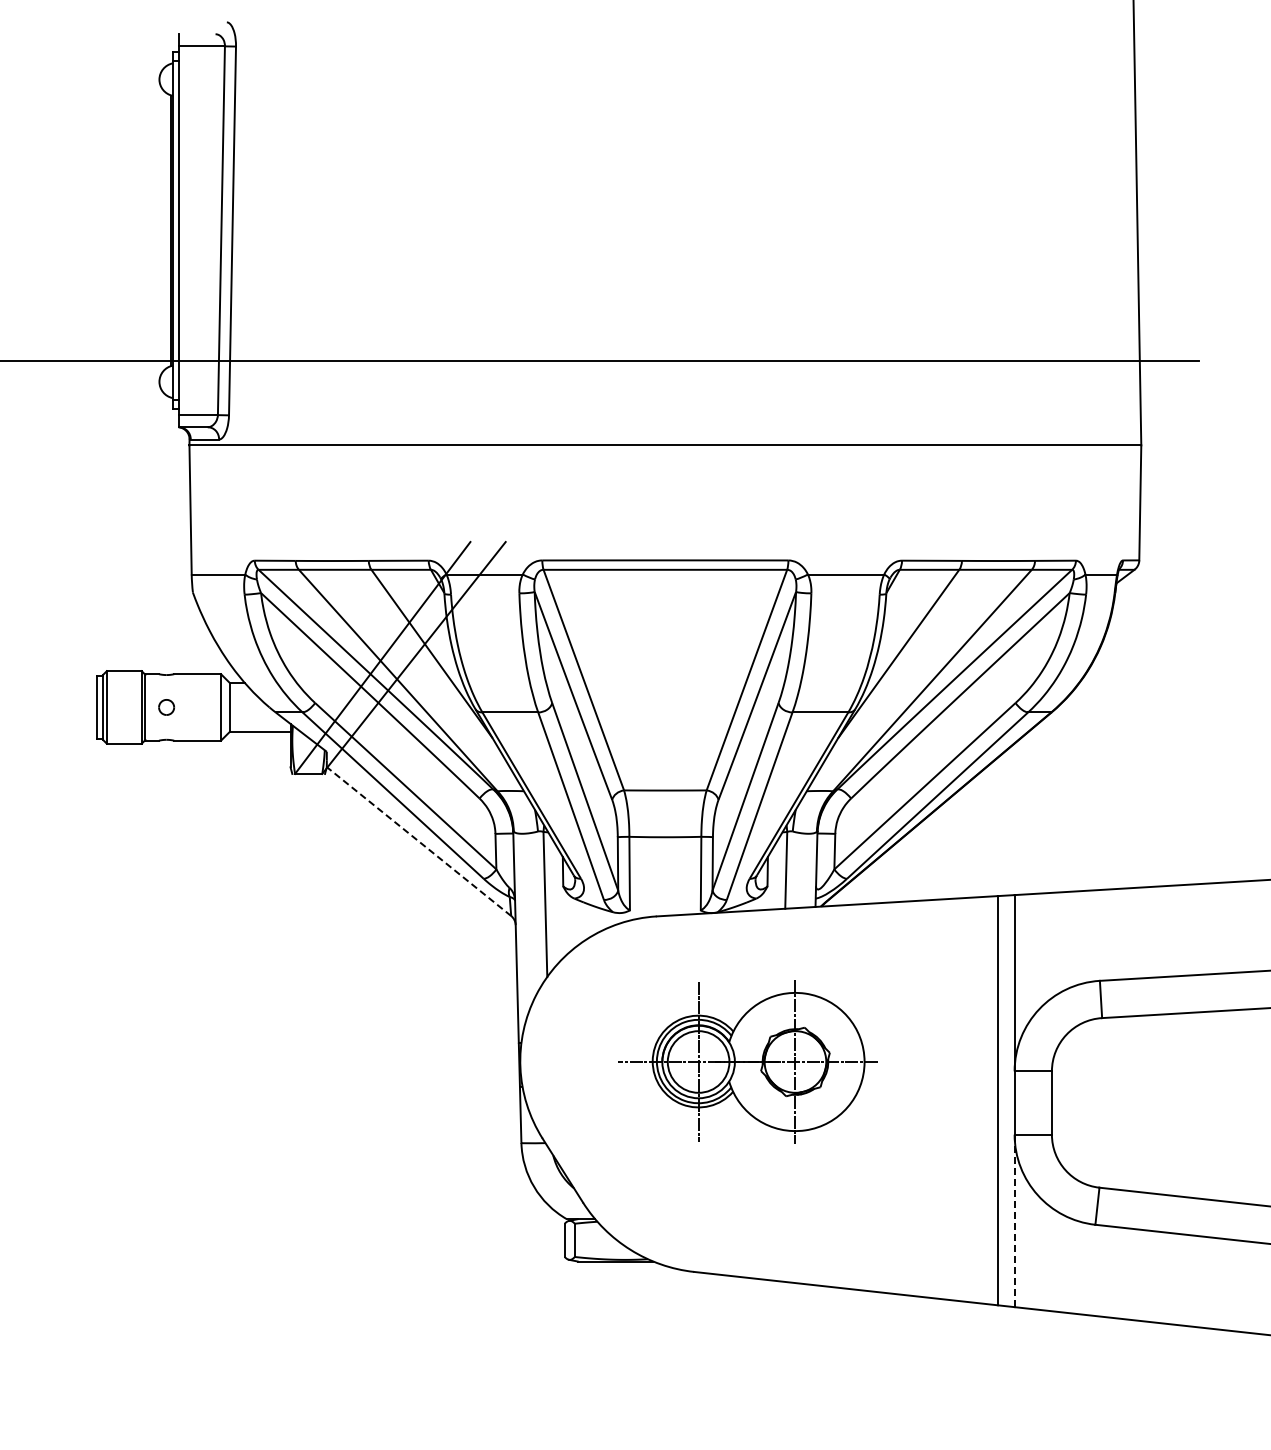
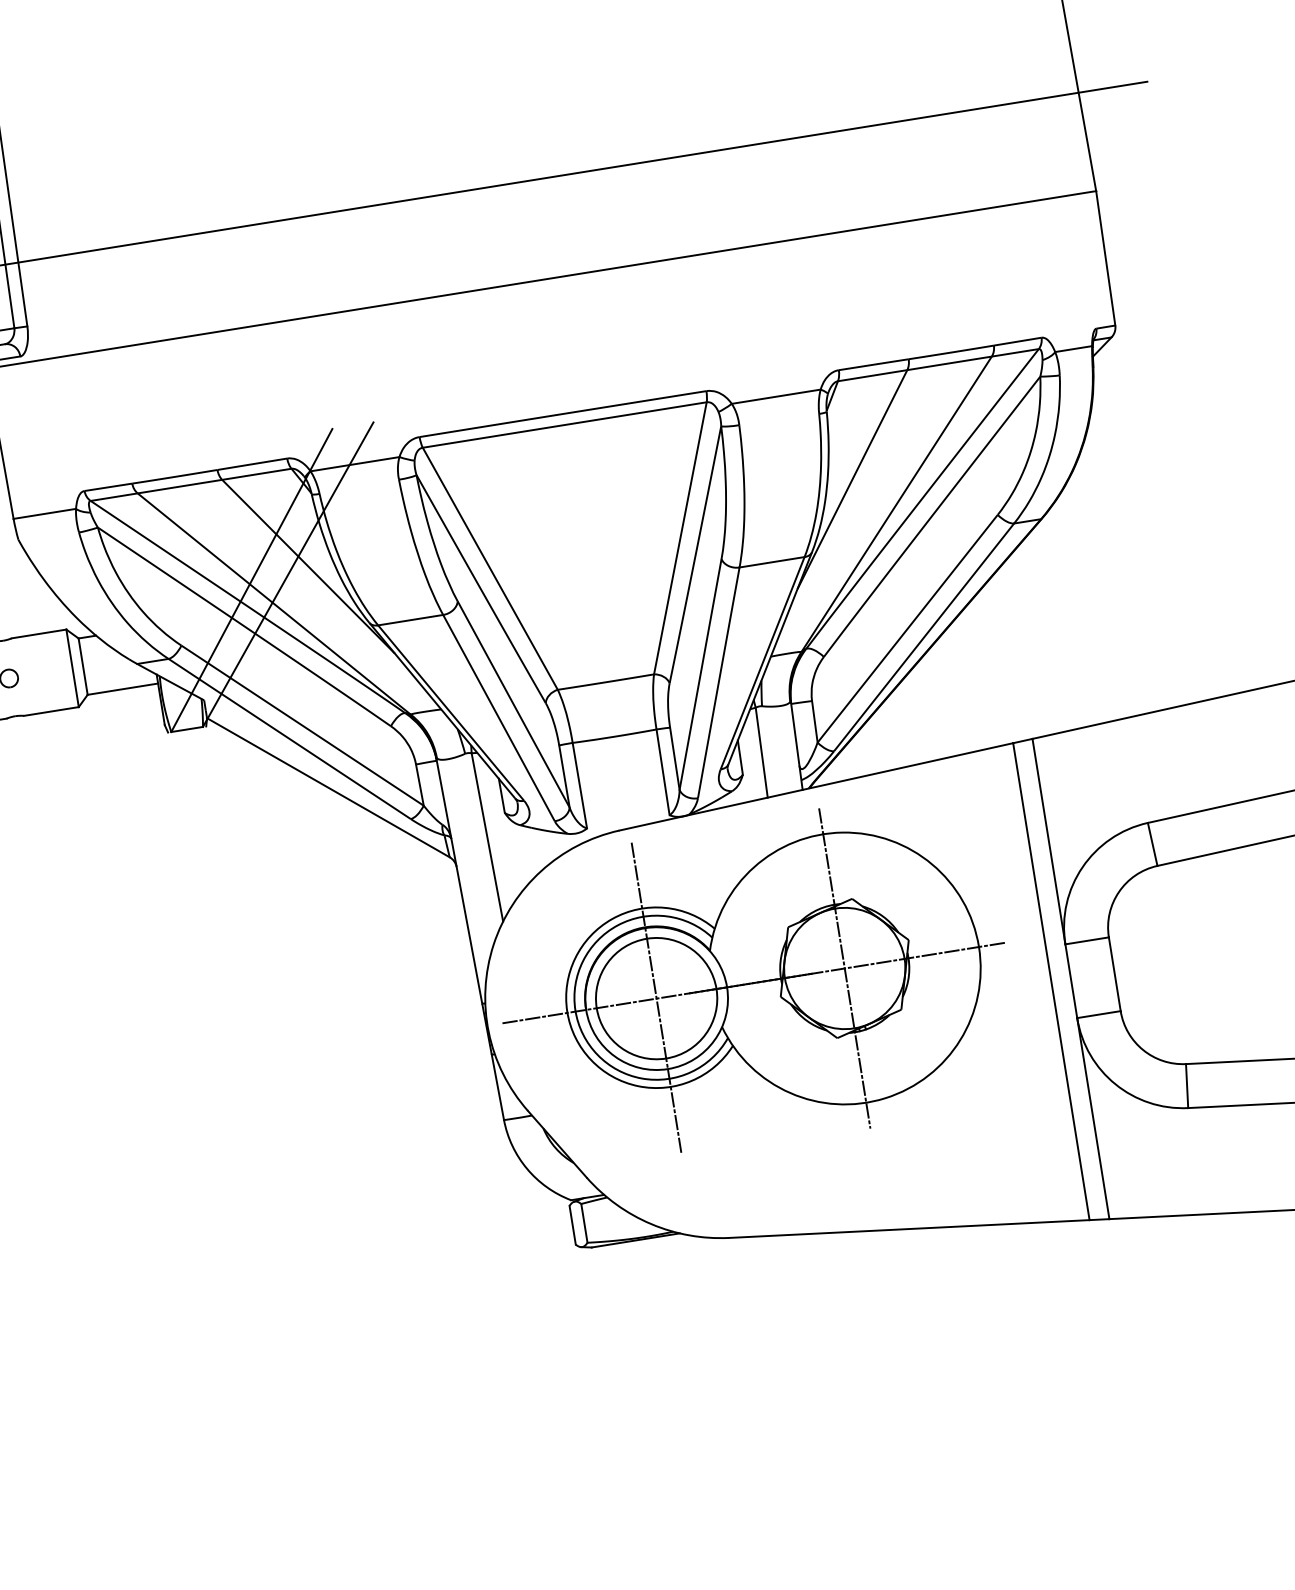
line: (419, 841) -> (328, 787), dashed -> solid
part: (748, 1061) -> (753, 982), size x1.67
line: (1014, 1220) -> (1093, 1118), dashed -> solid

